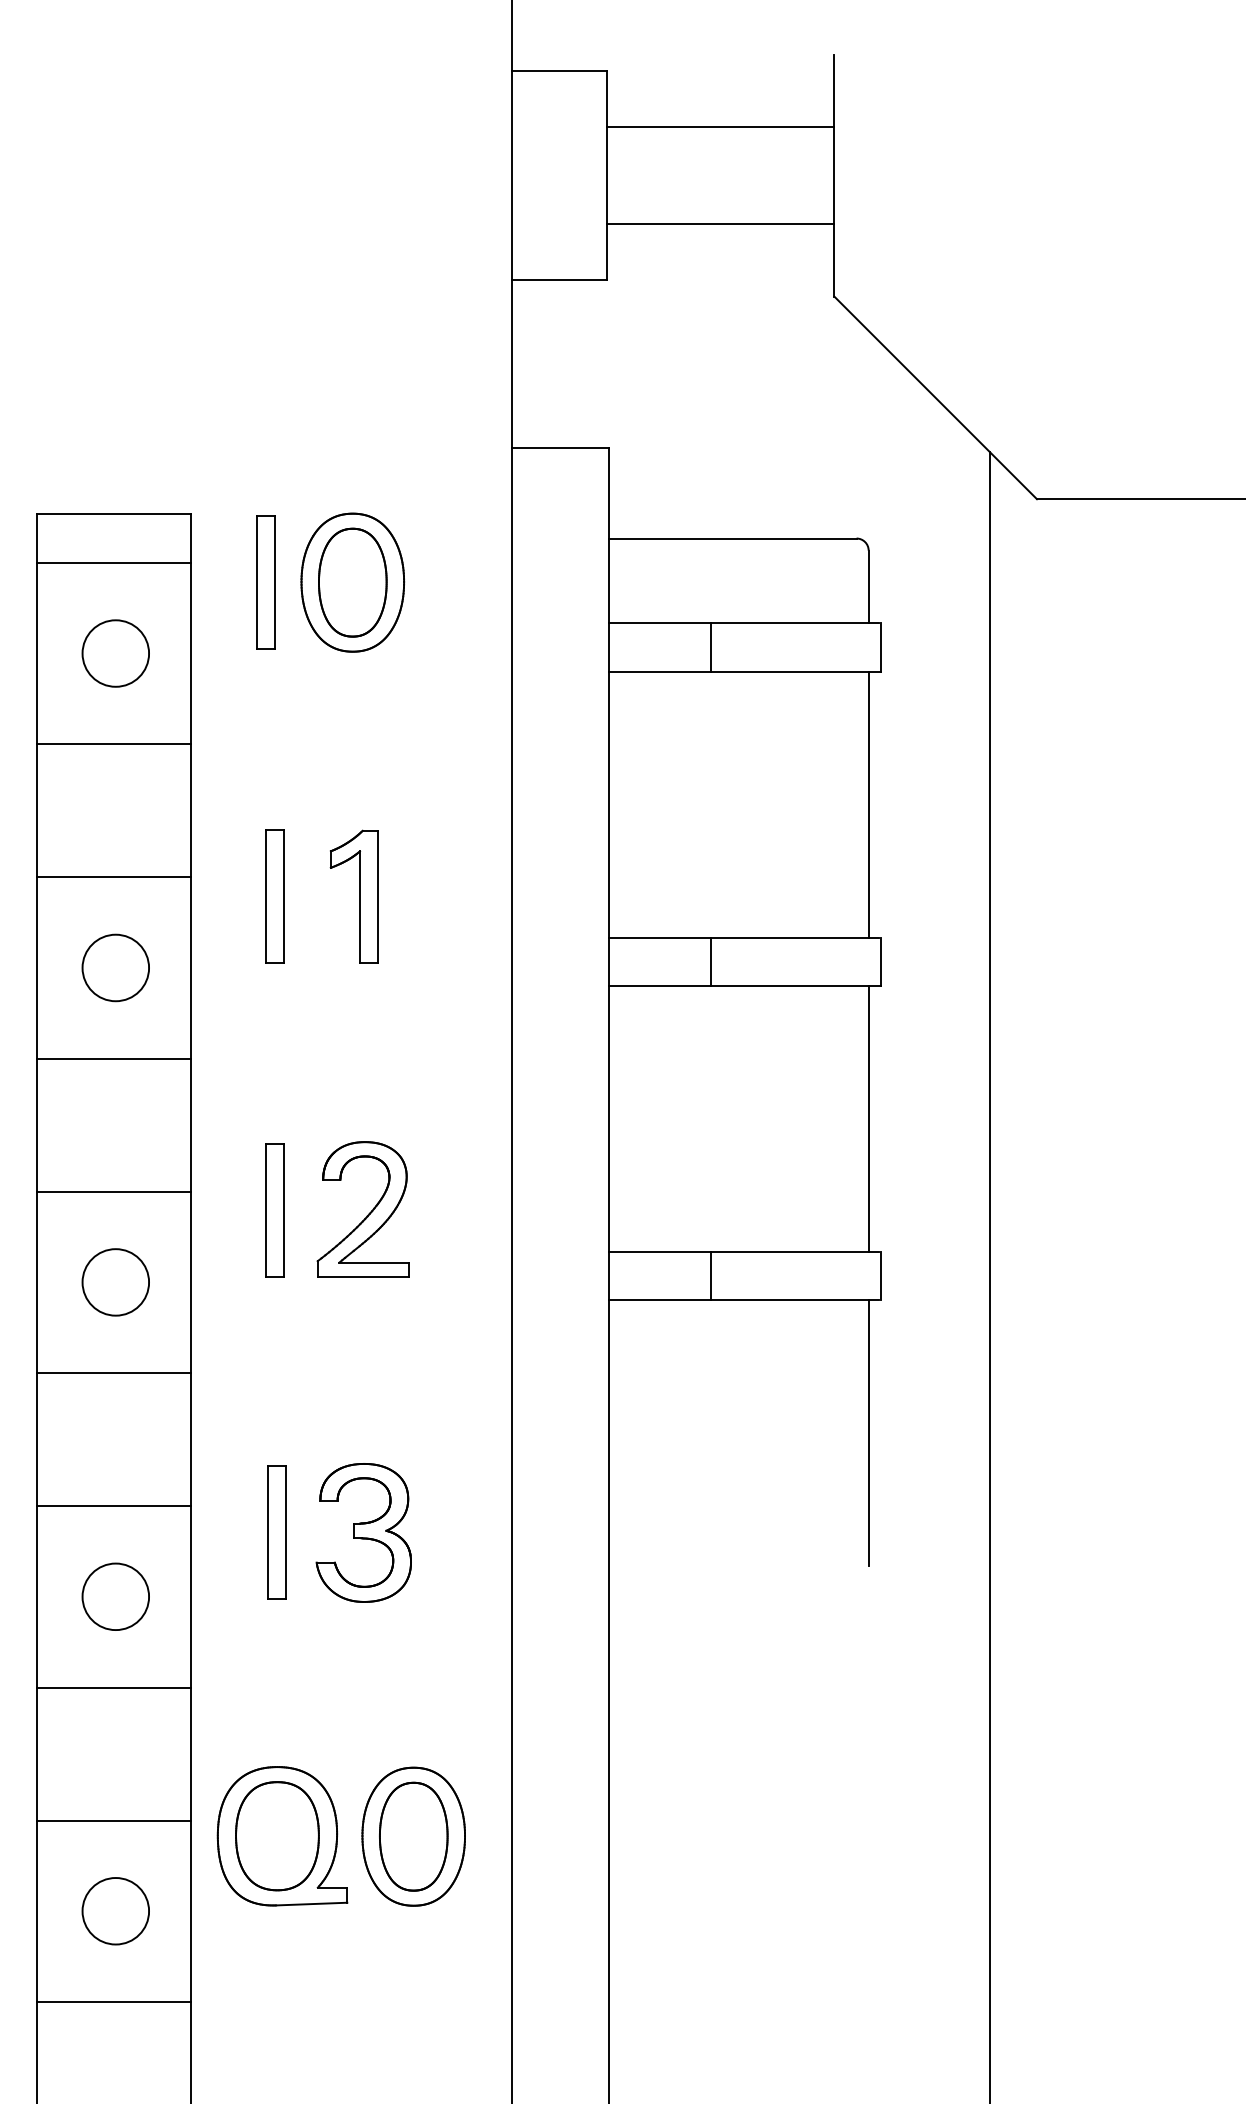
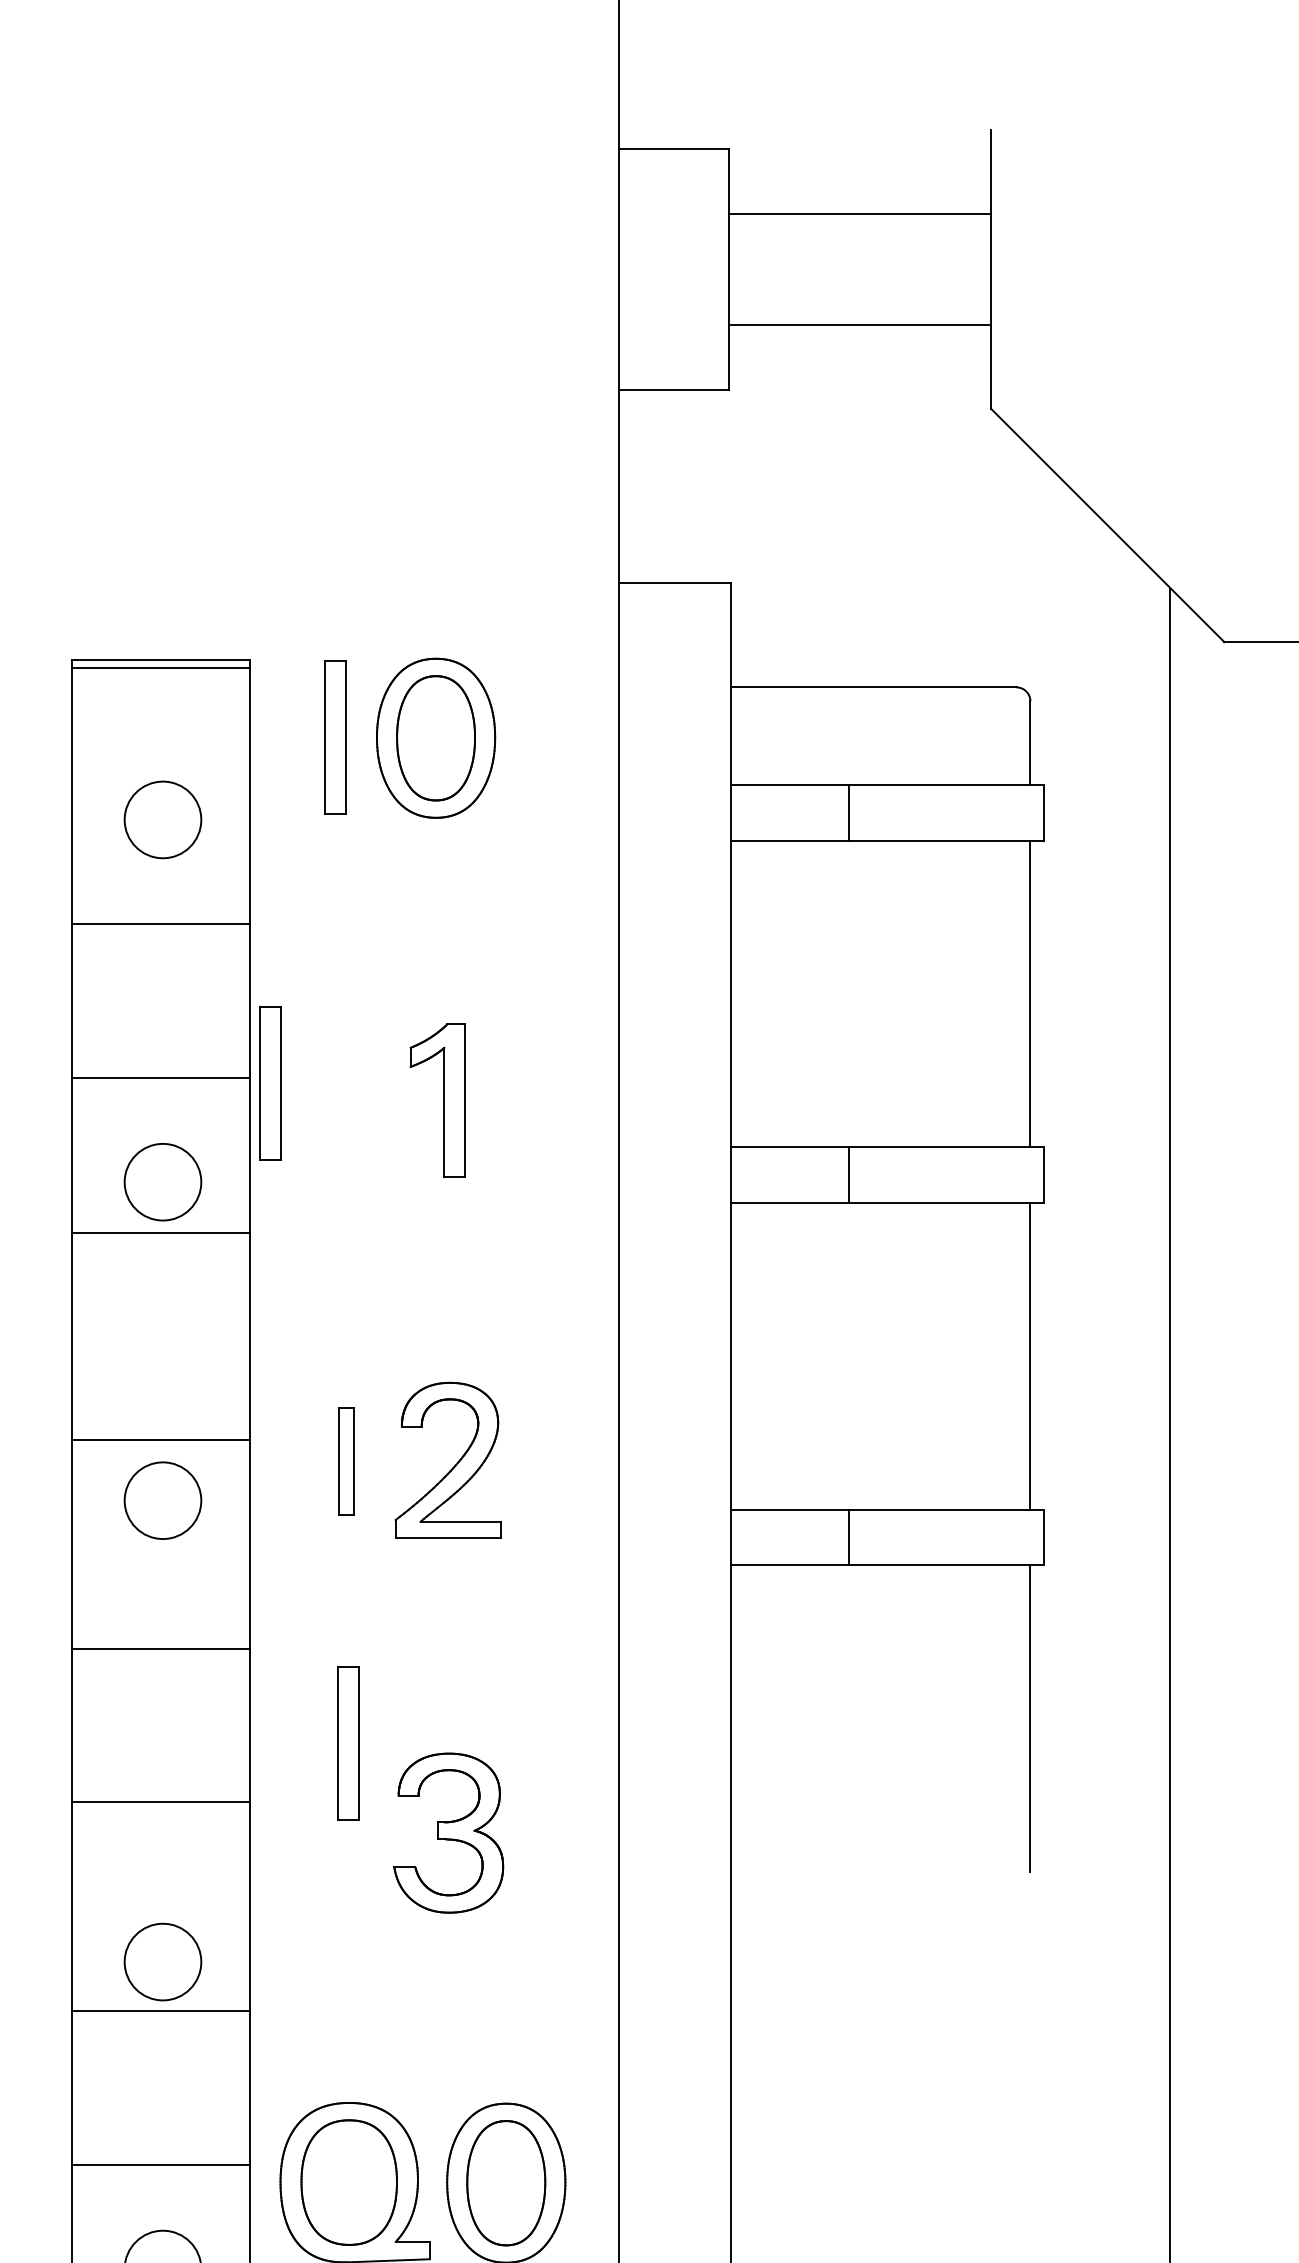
line: (114, 562) -> (161, 667), moved
part: (274, 896) -> (269, 1083), moved
line: (114, 1058) -> (161, 1232), moved
part: (274, 1210) -> (345, 1461), size x0.7
circle: (115, 1282) -> (162, 1500), moved
part: (276, 1532) -> (348, 1743), moved
circle: (115, 1596) -> (162, 1961), moved

